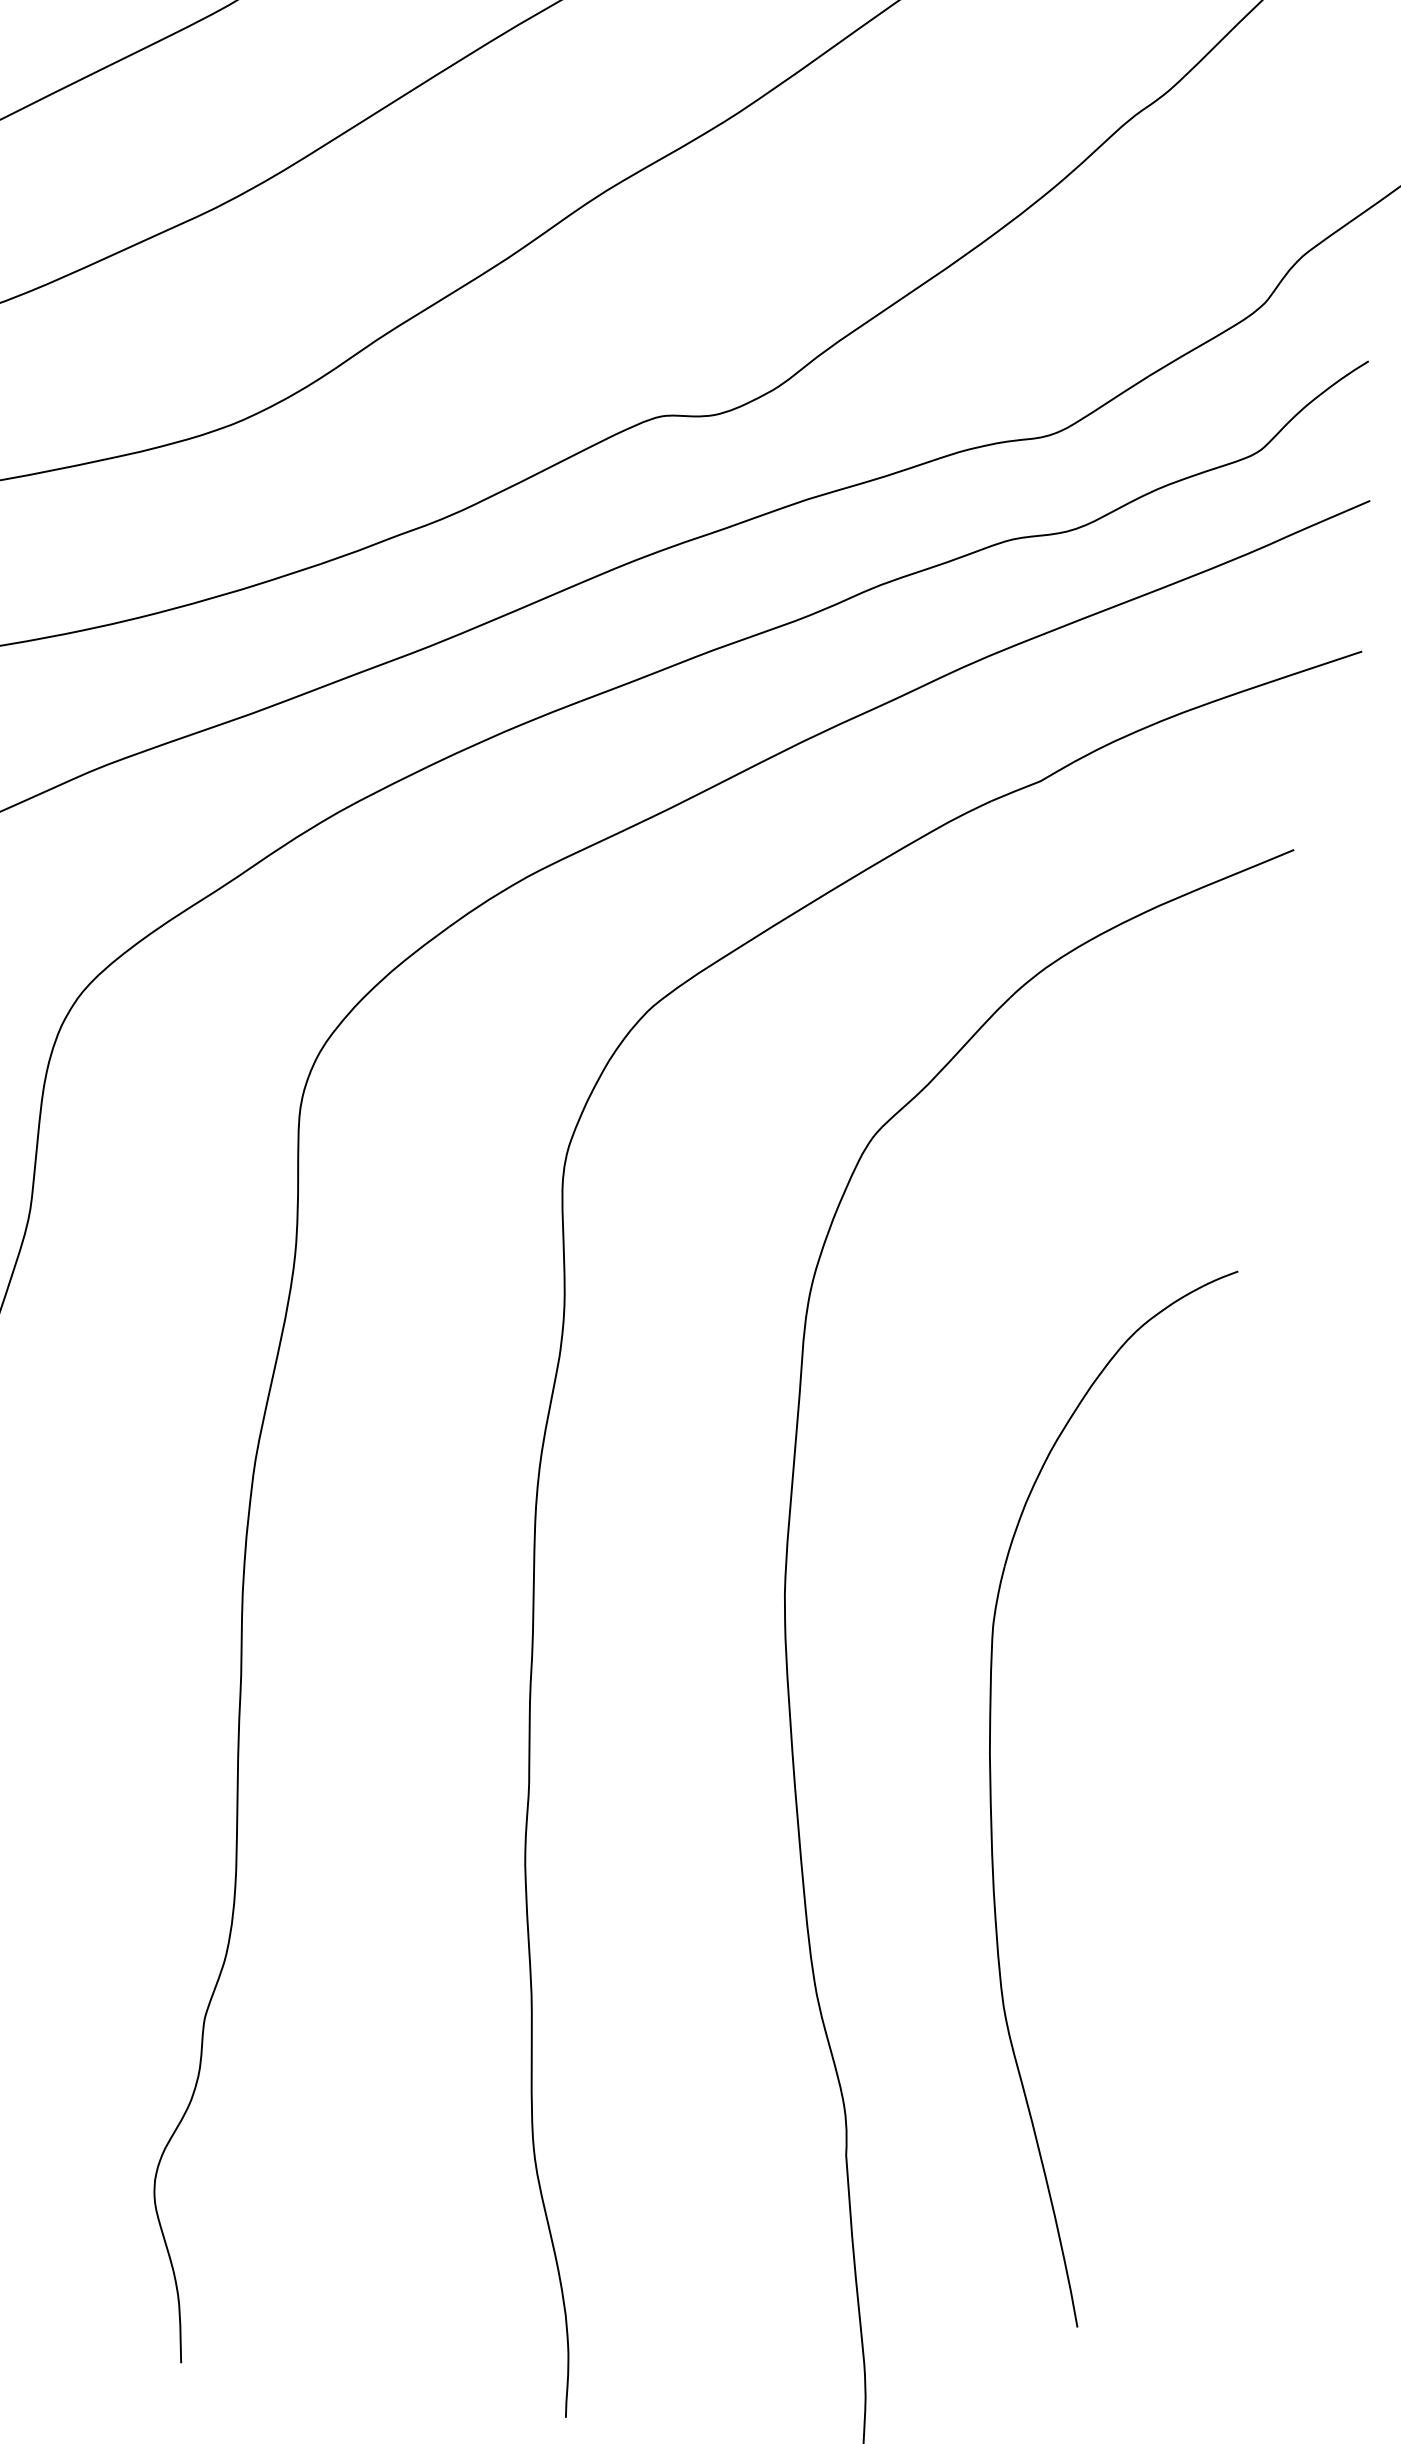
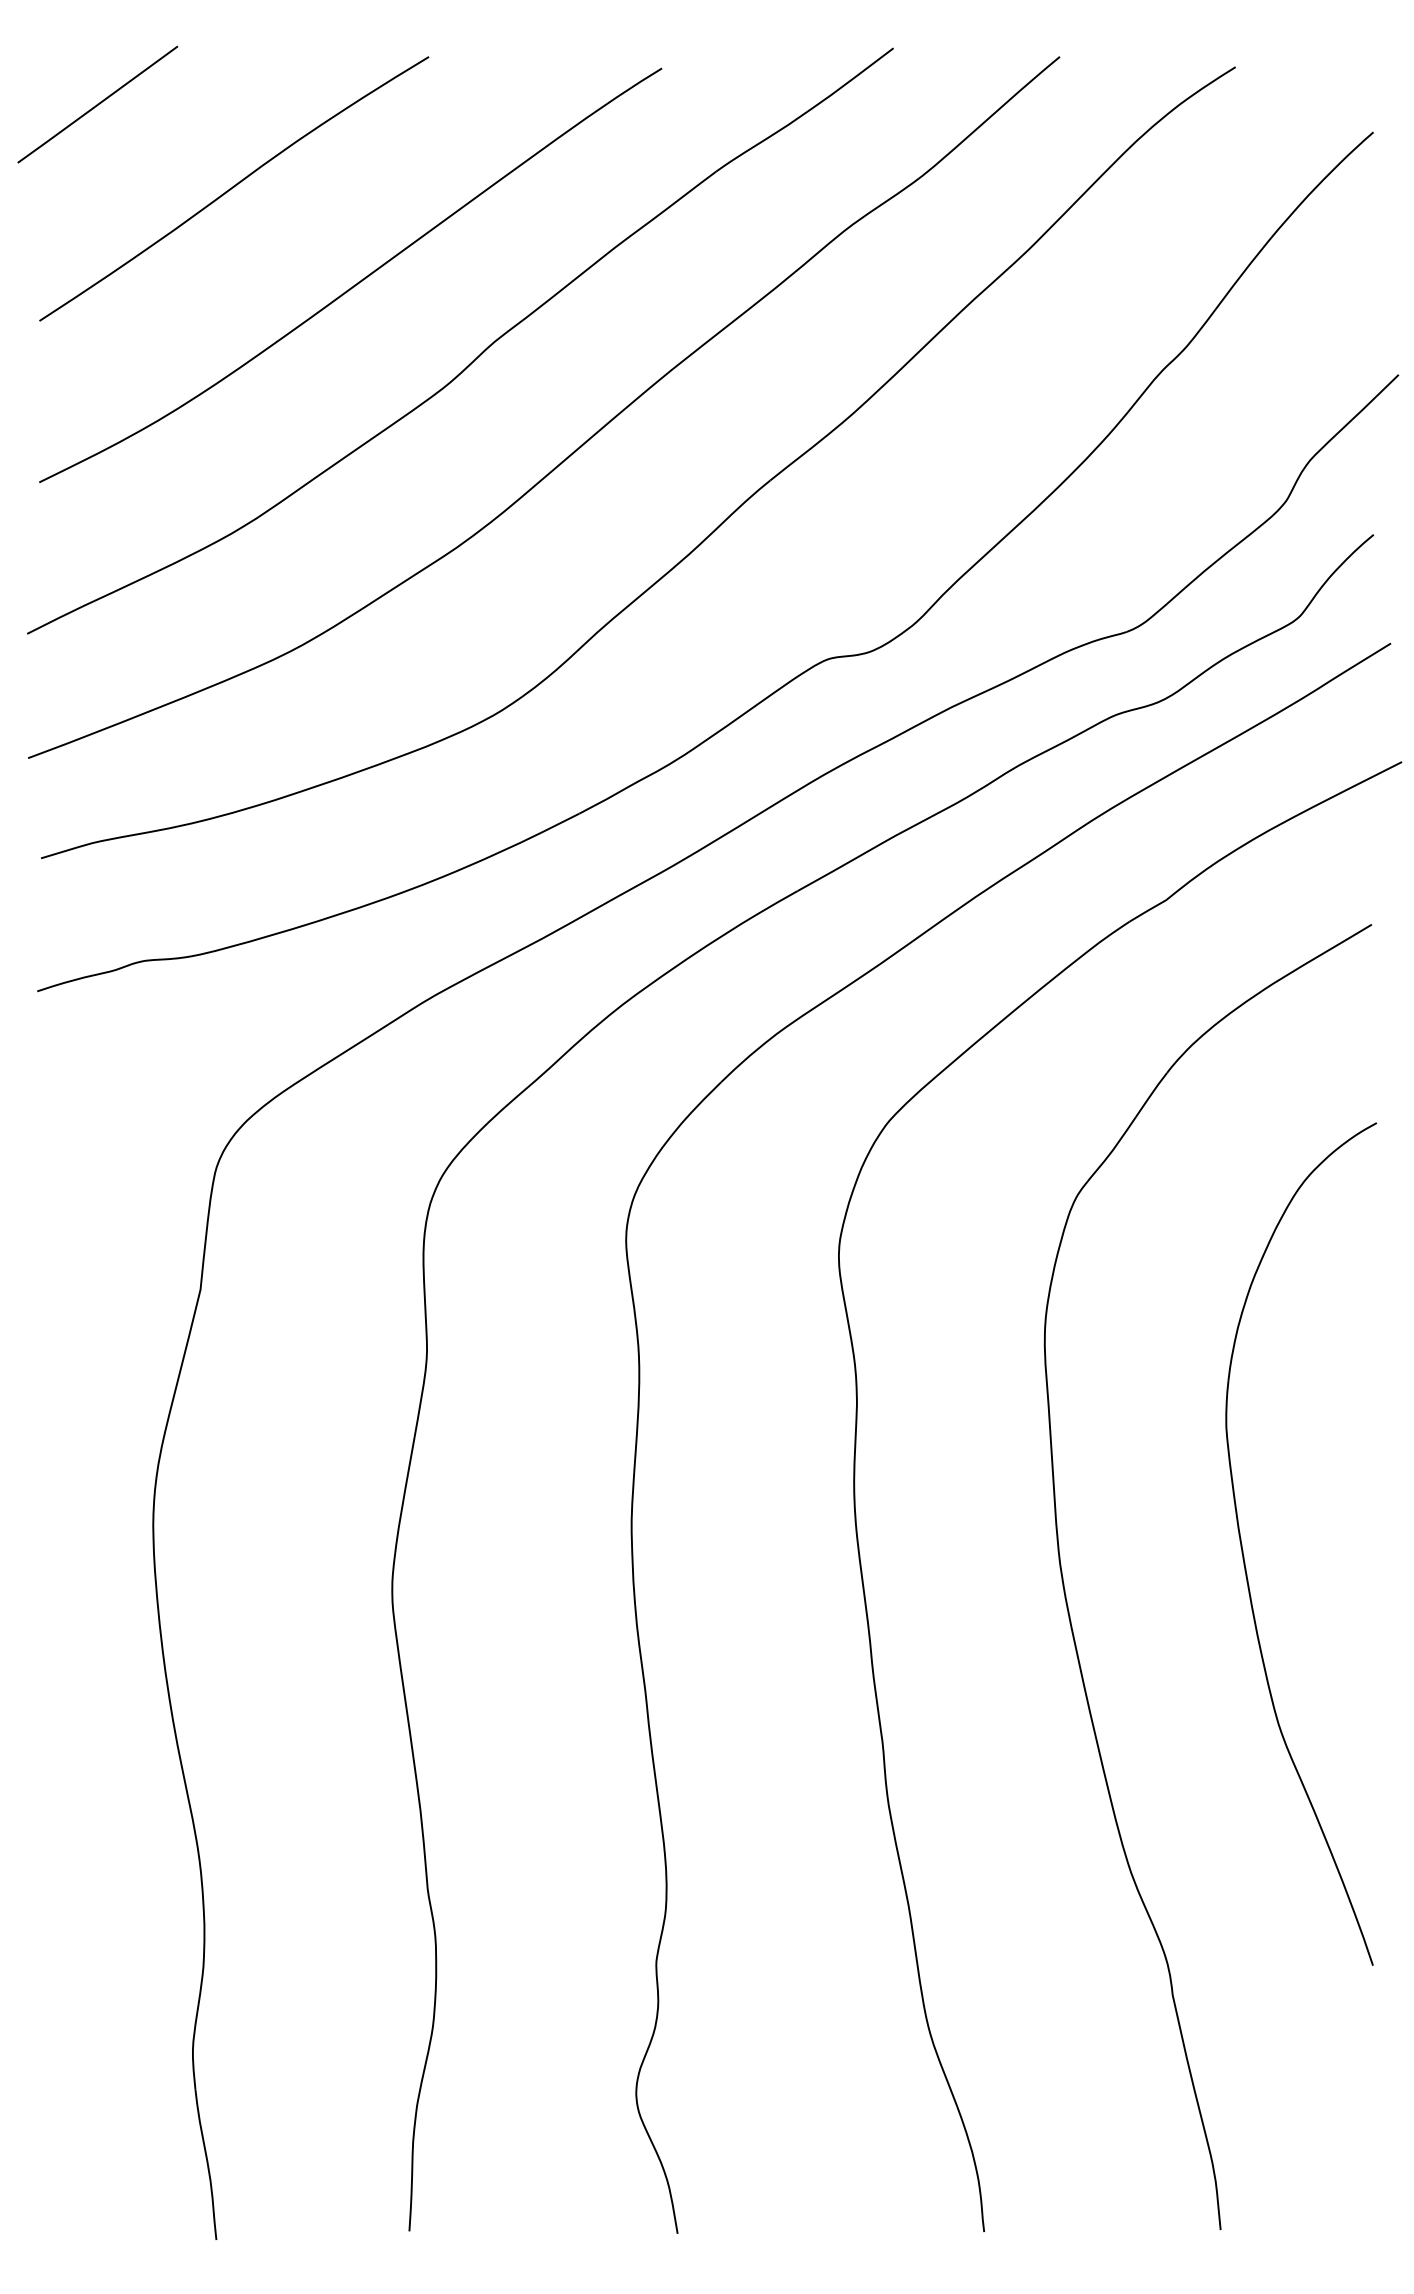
part: (991, 1782) -> (1243, 1550), moved

